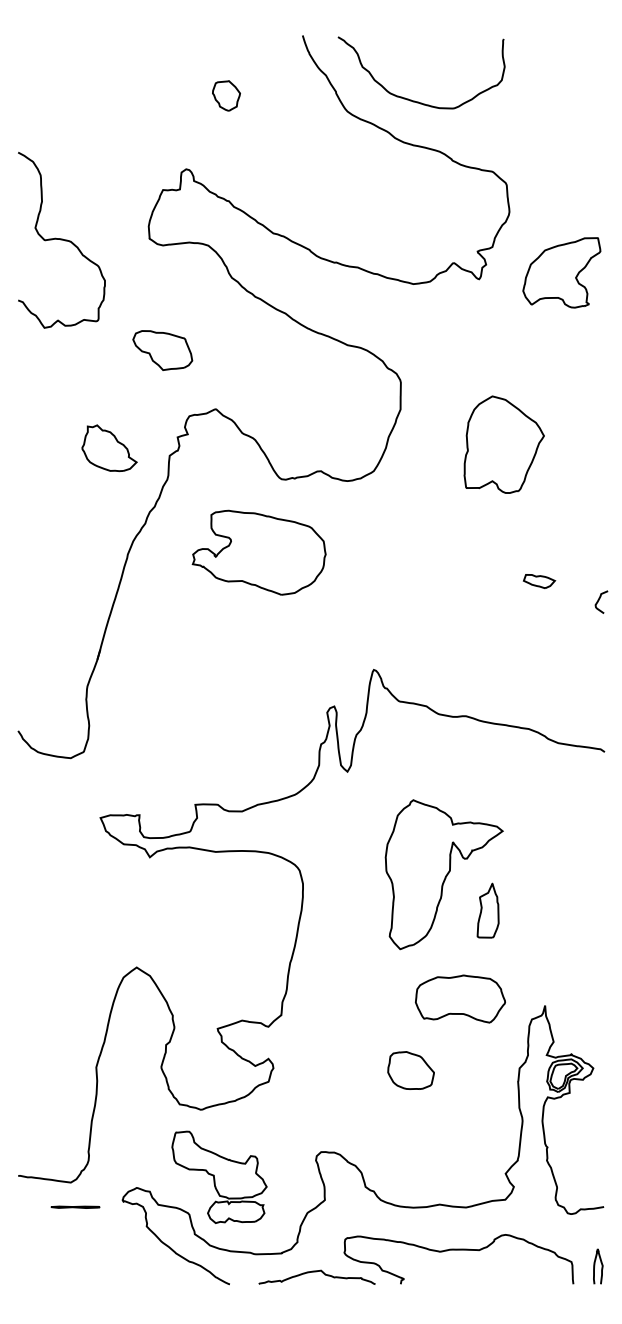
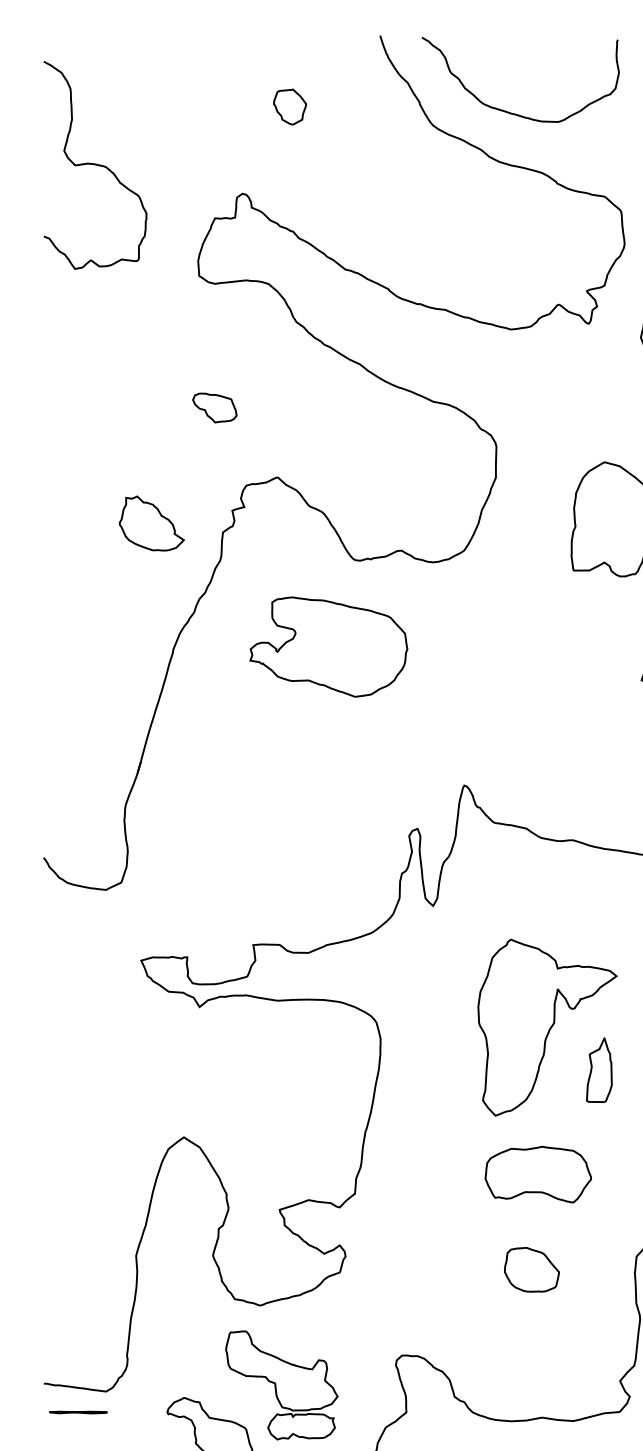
curve: (61, 240) -> (95, 165), moved
part: (162, 350) -> (214, 407), size x0.62
part: (460, 998) -> (538, 1173), moved
part: (410, 1070) -> (531, 1269), moved
line: (75, 1206) -> (78, 1411), moved

